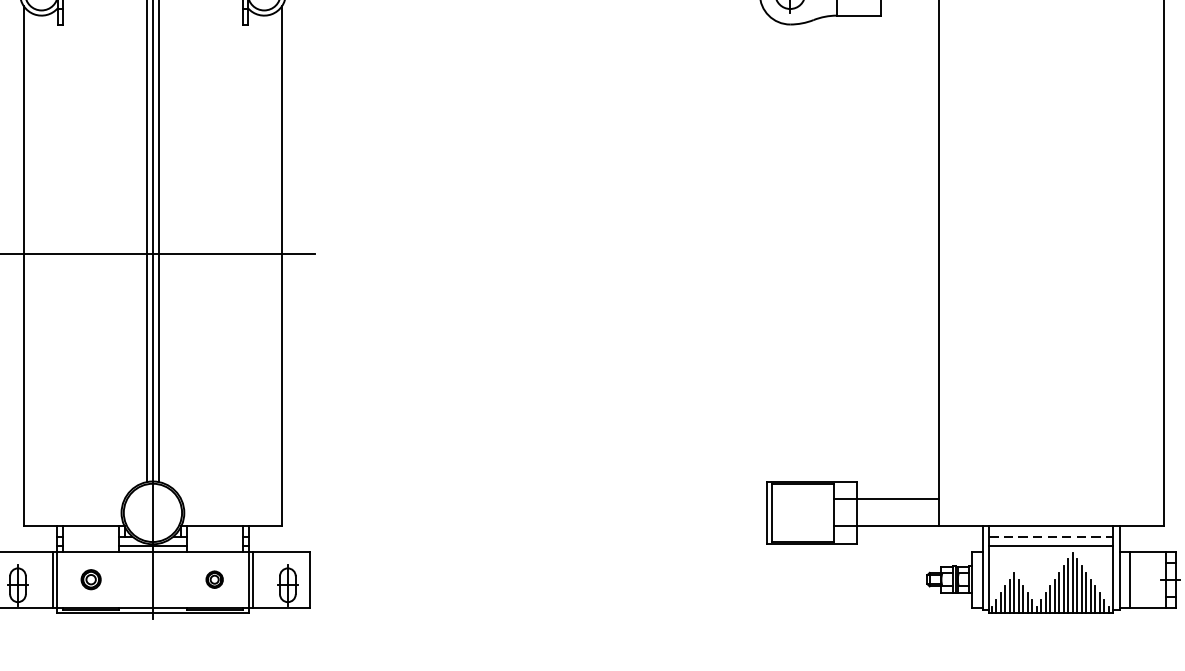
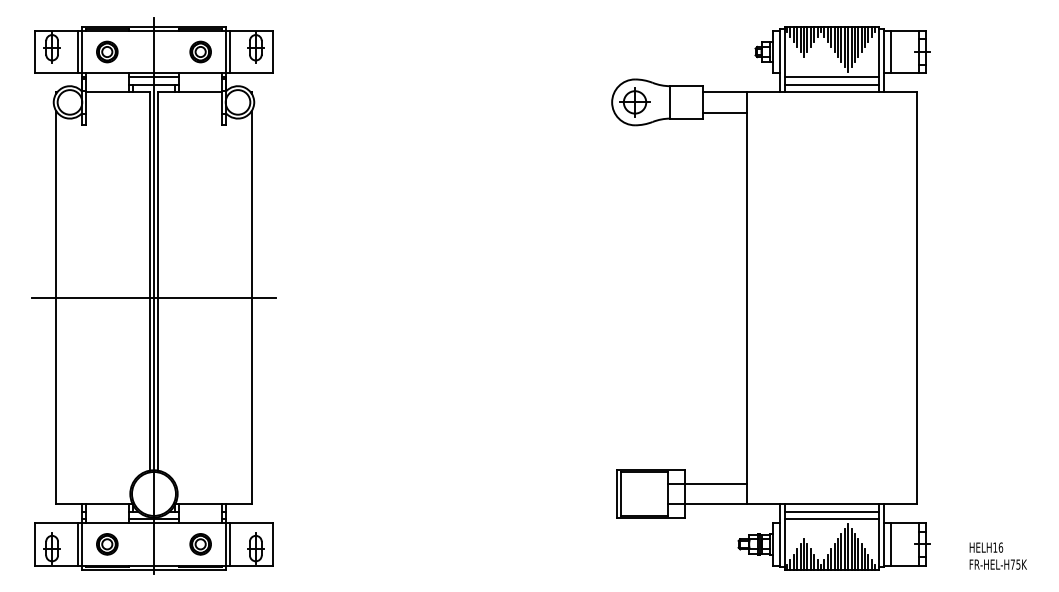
line: (910, 7) -> (725, 112), added
line: (1050, 536) -> (831, 511), dashed -> solid
part: (91, 579) -> (107, 544), size x1.43
part: (214, 579) -> (200, 544), size x1.67

